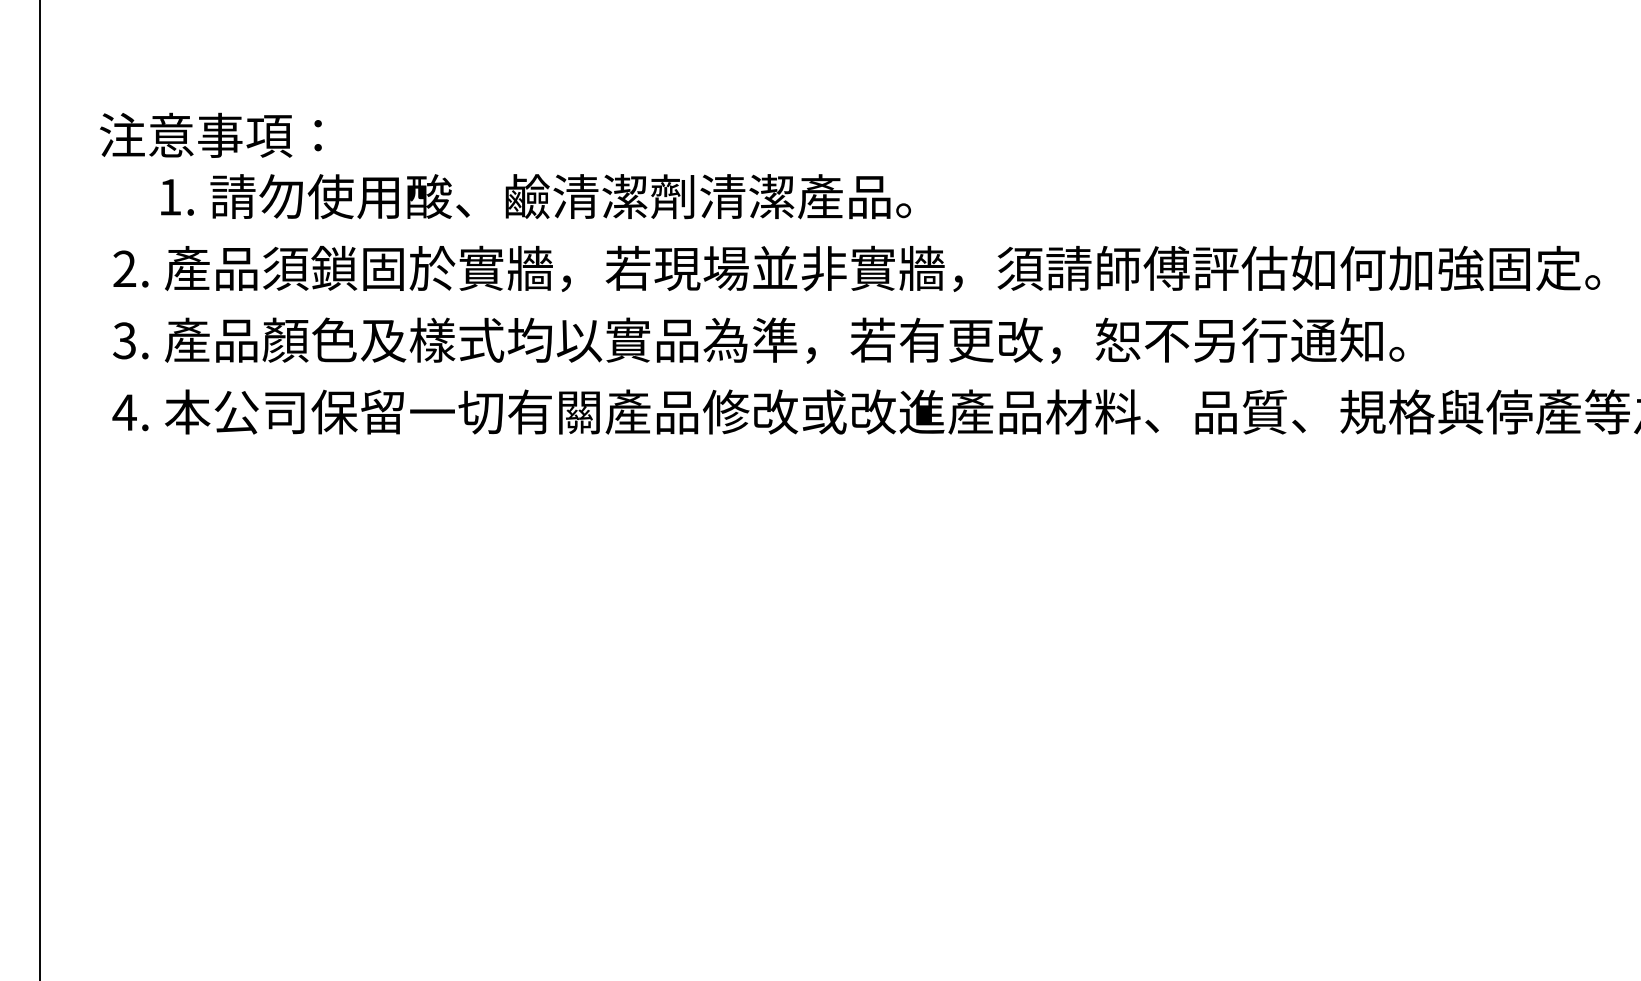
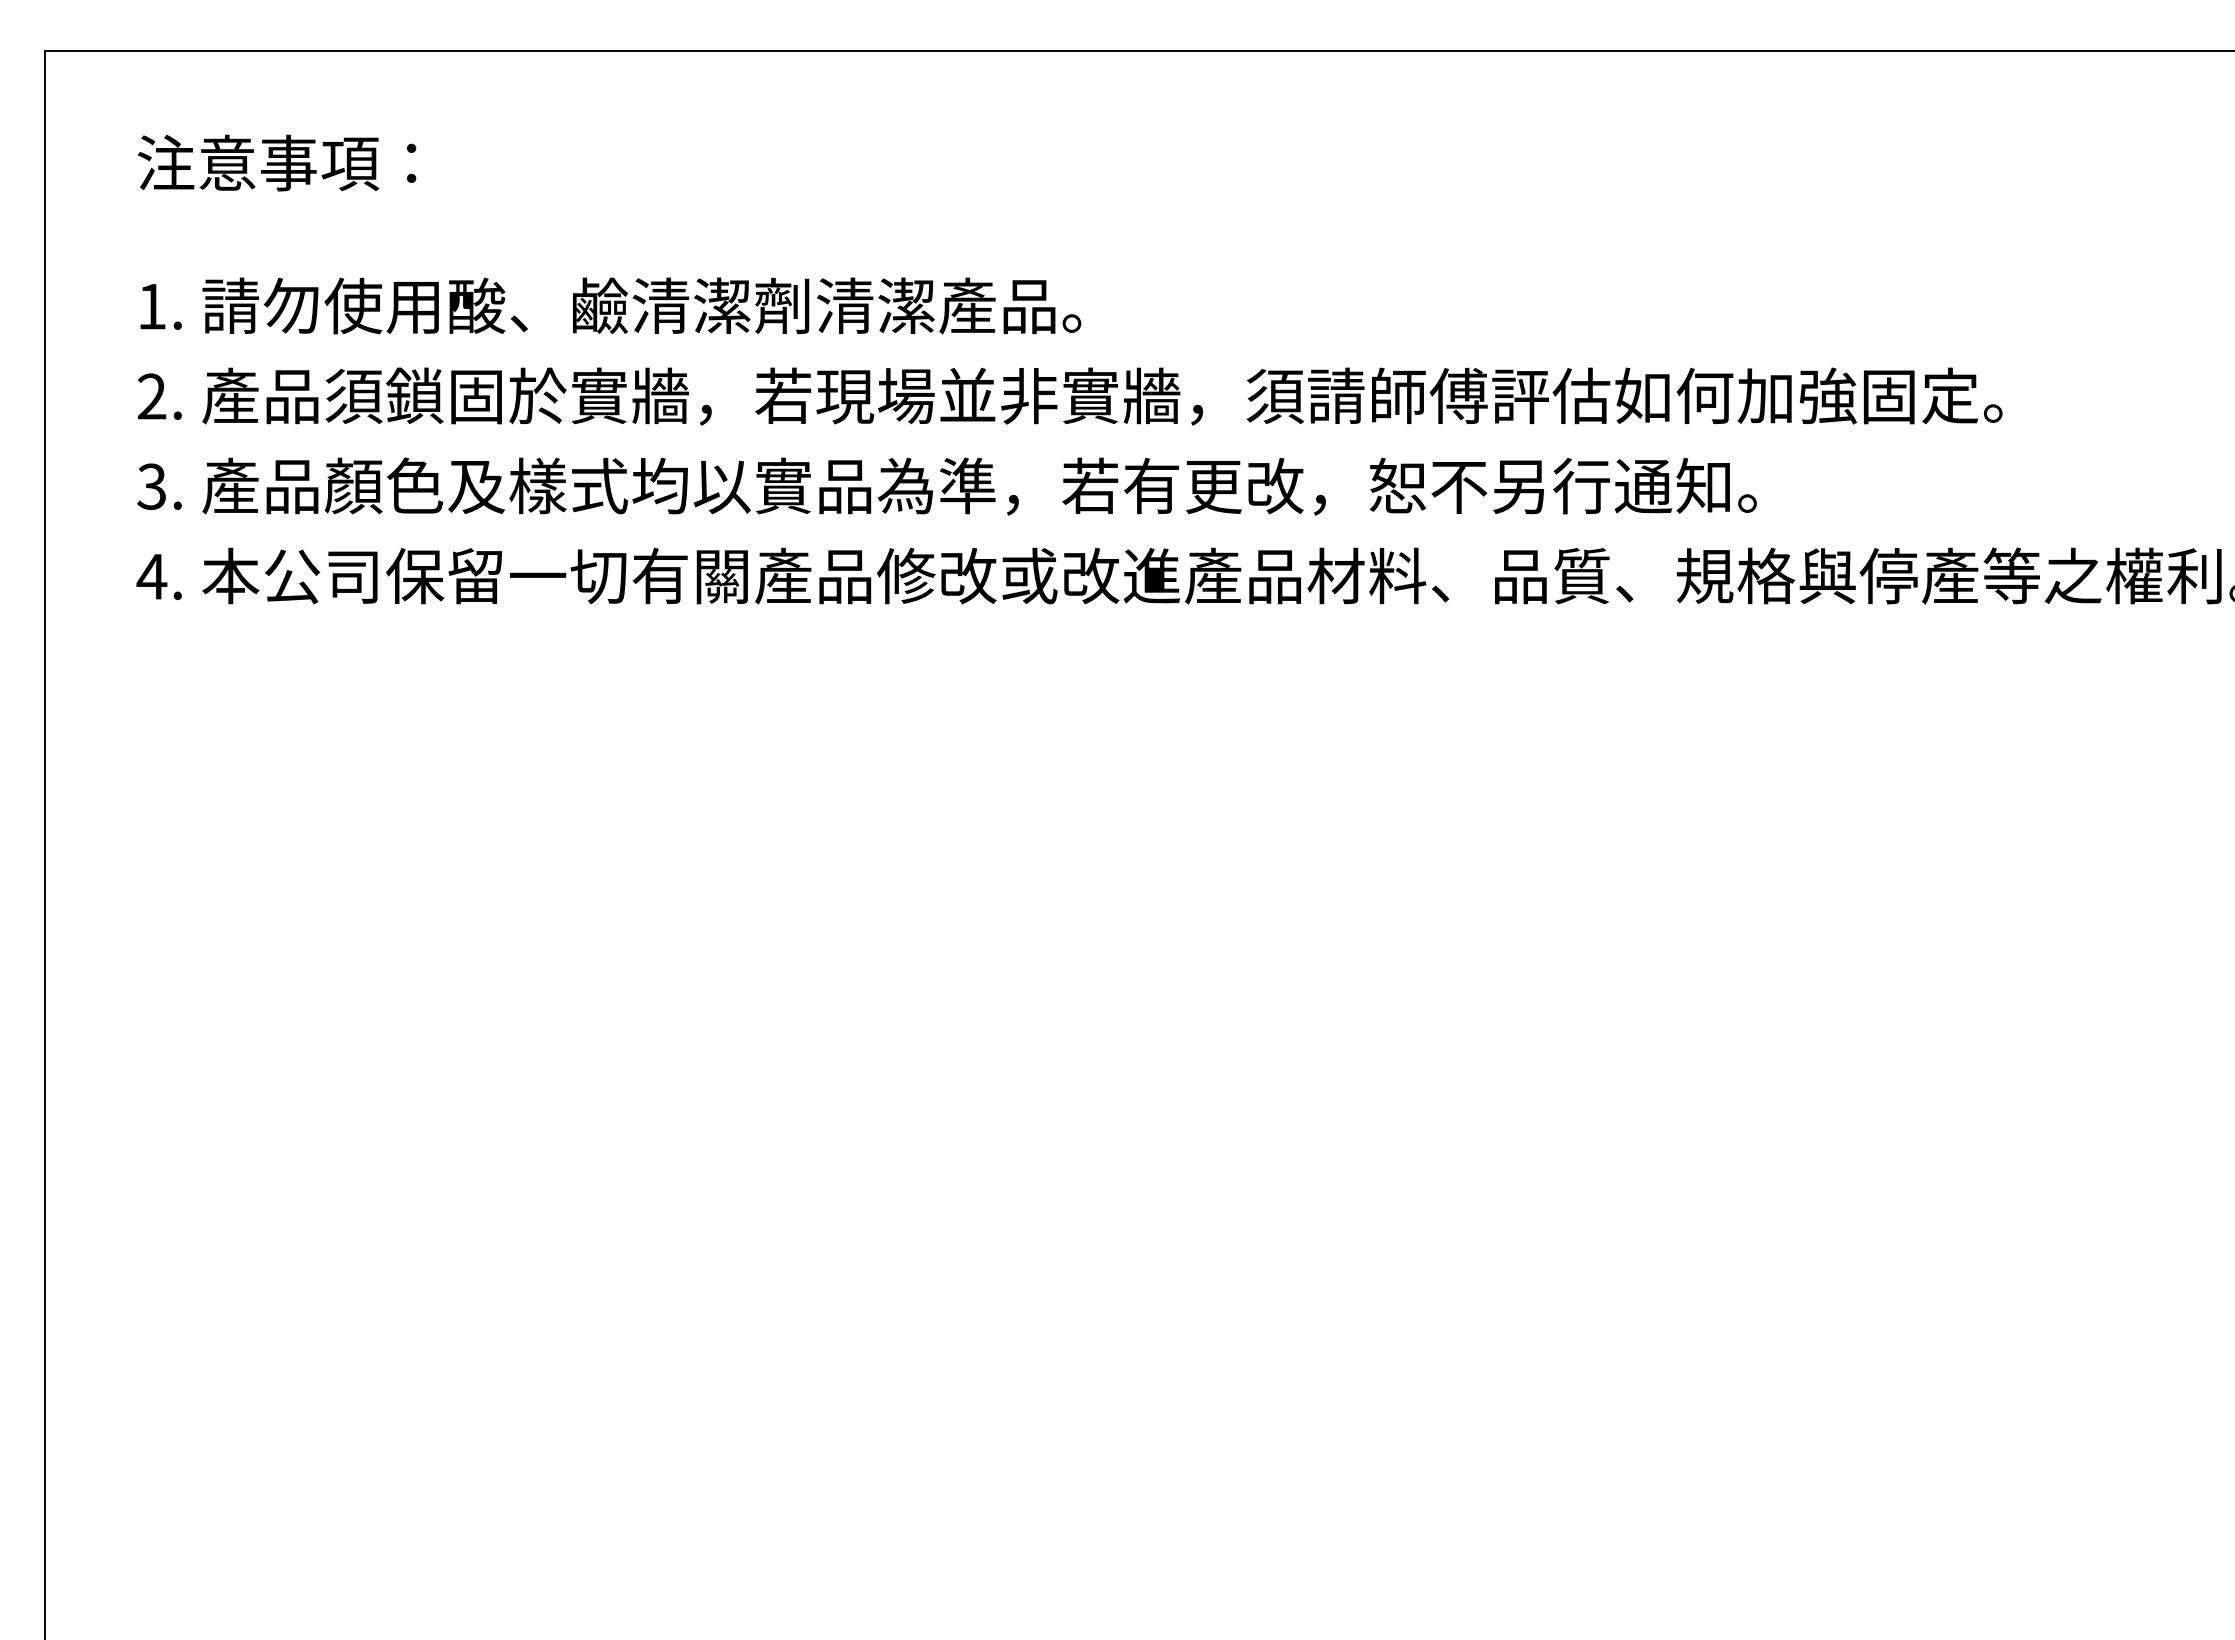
text: (210, 134) -> (276, 162), moved
text: (535, 196) -> (610, 305), moved

